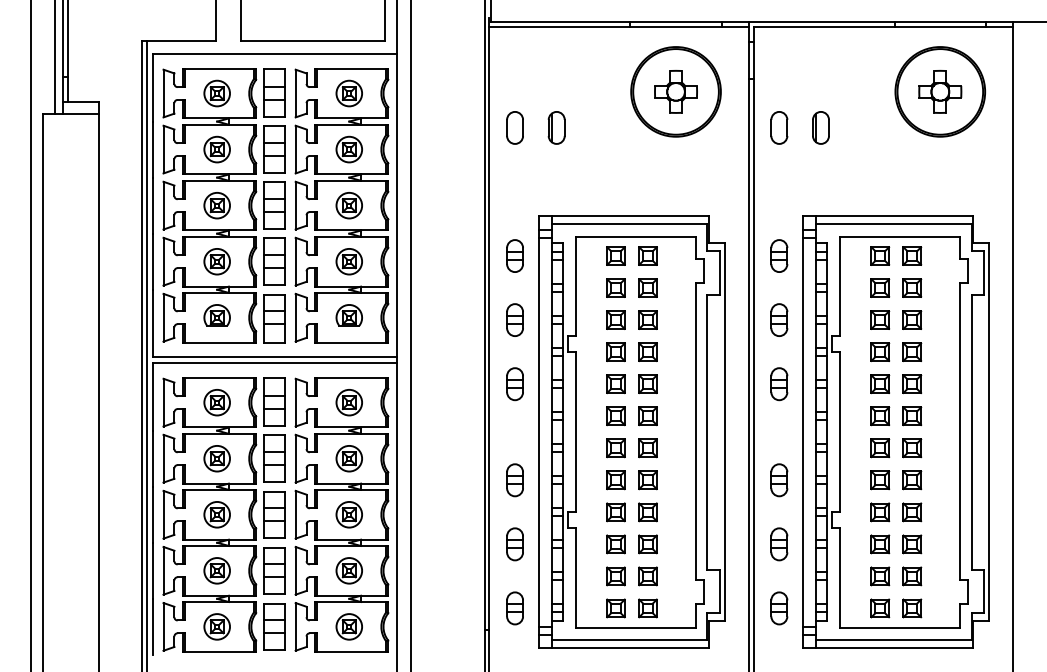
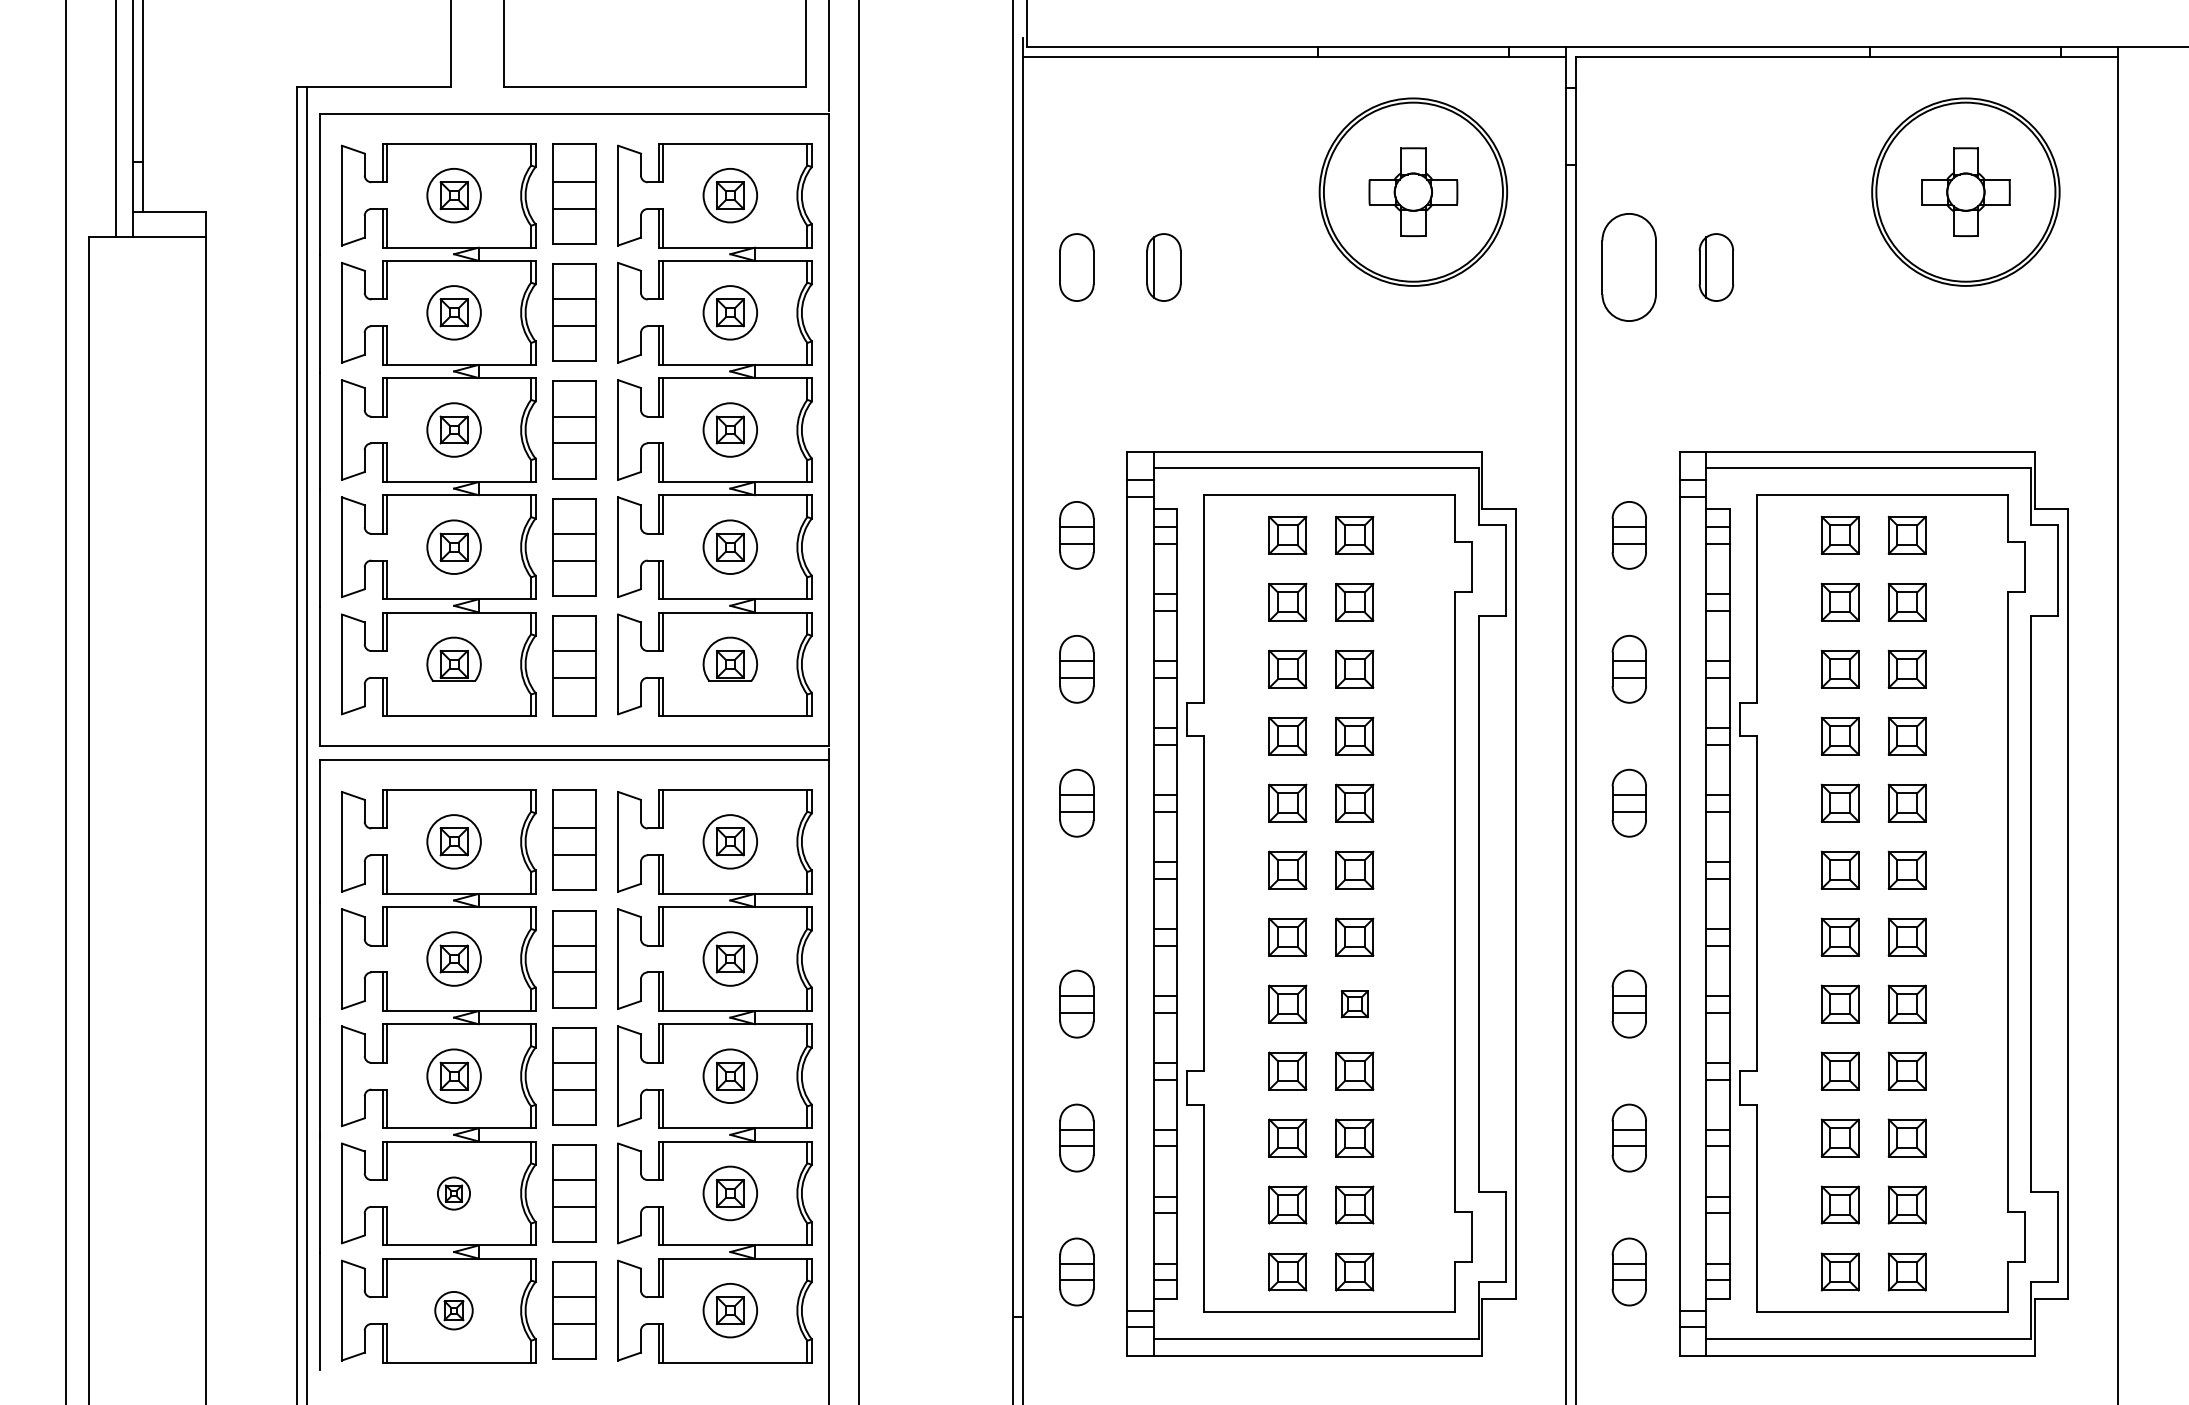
part: (779, 127) -> (1629, 266), size x1.6
part: (647, 480) -> (1353, 1004), size x0.7
part: (216, 570) -> (452, 1192), size x0.6
part: (216, 626) -> (452, 1309), size x0.7

